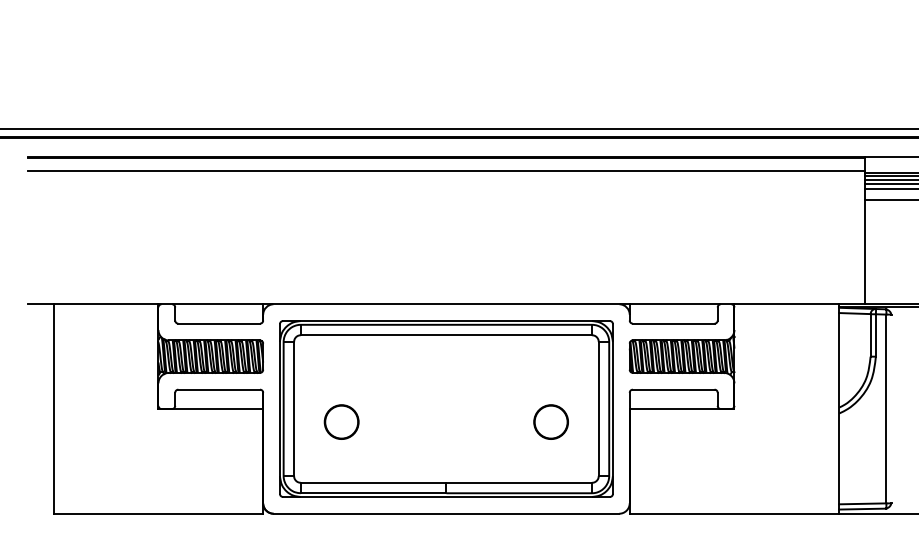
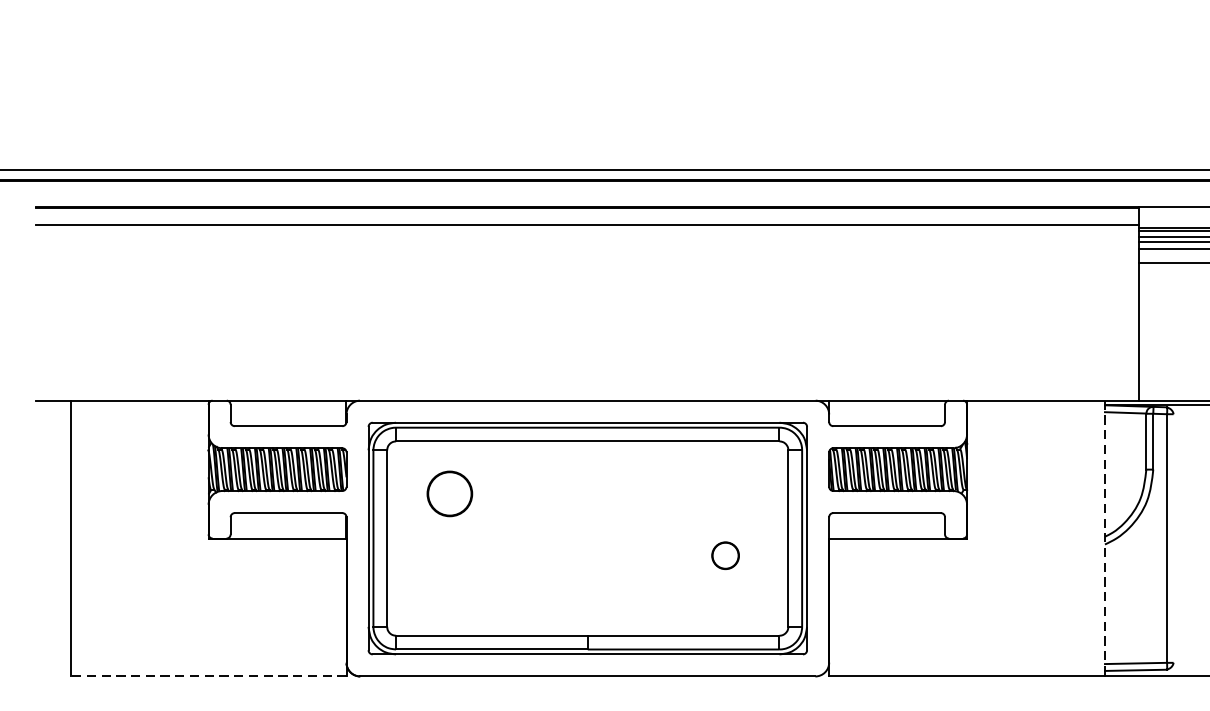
line: (839, 409) -> (1105, 539), solid -> dashed
part: (341, 421) -> (449, 493), moved
circle: (550, 421) -> (724, 554), size x0.6
line: (158, 513) -> (208, 676), solid -> dashed

